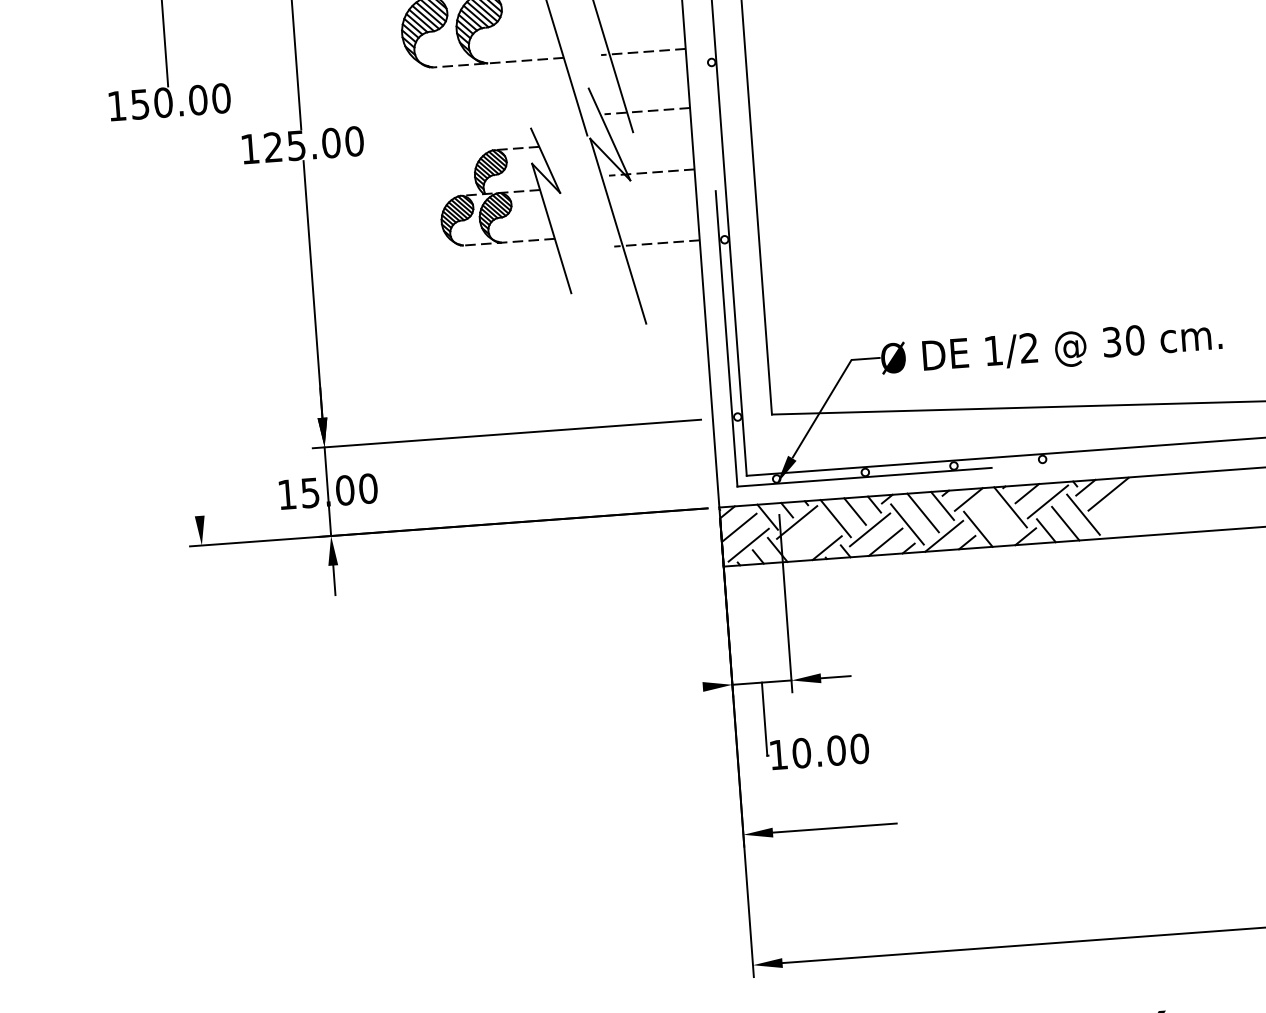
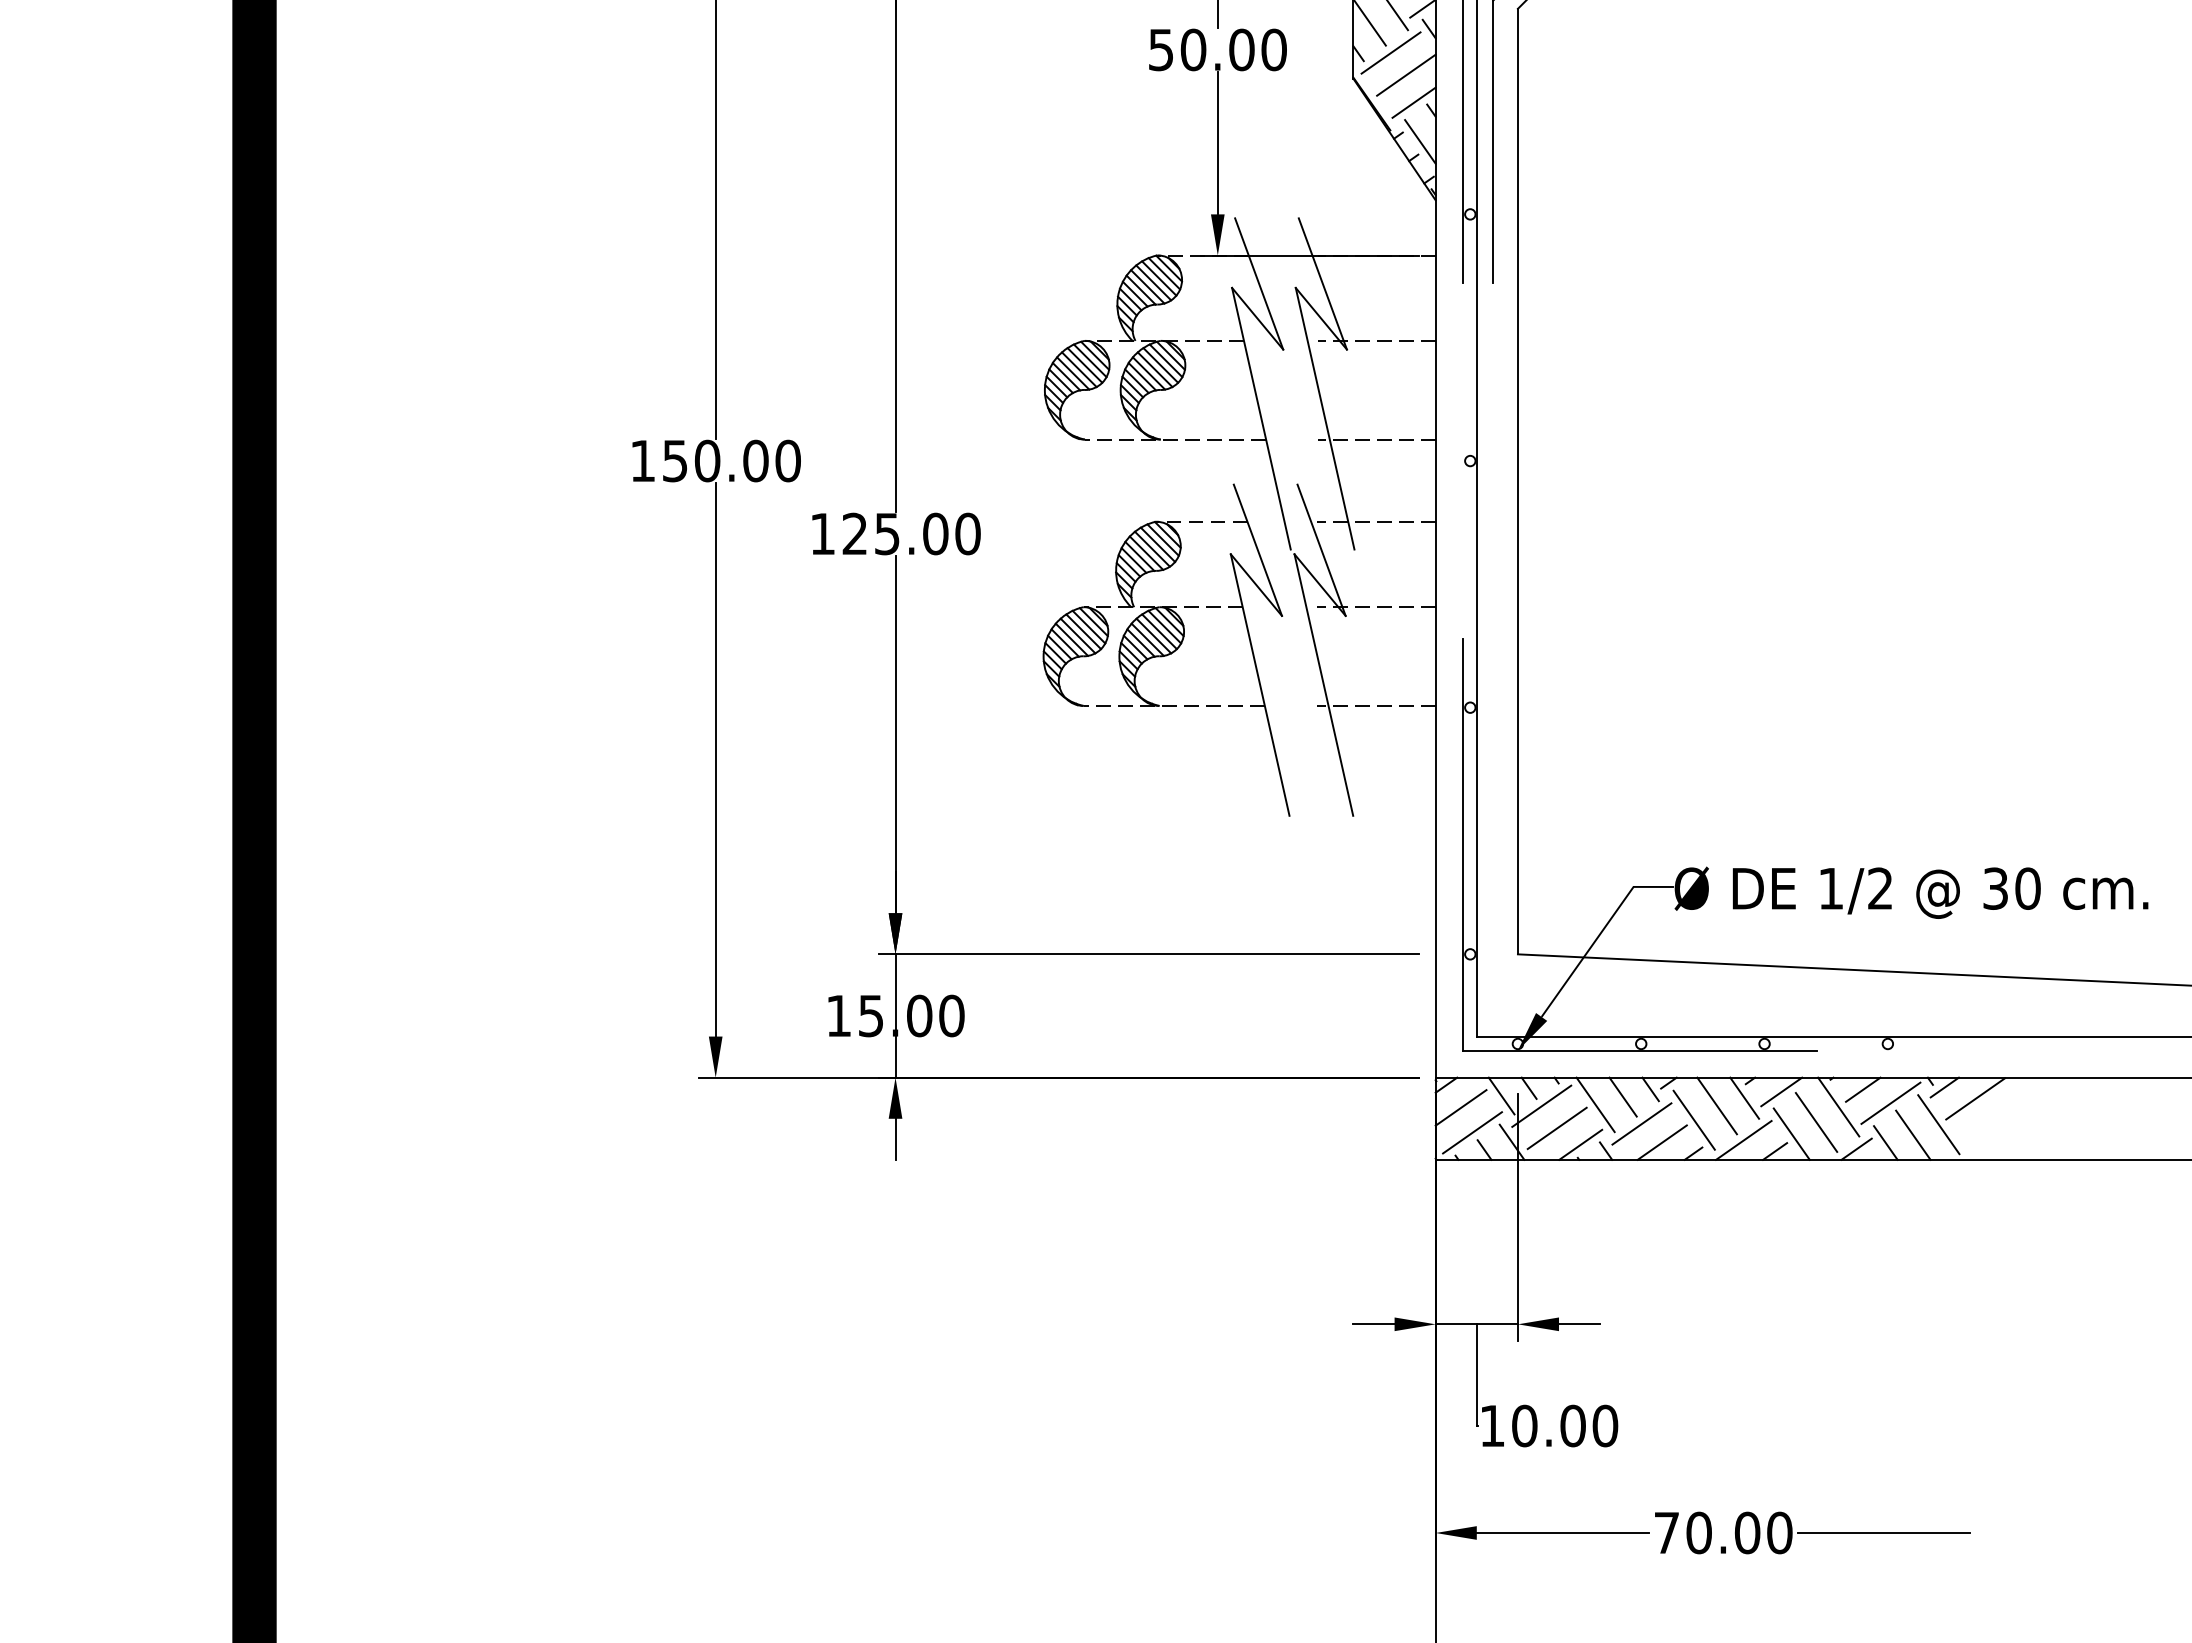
part: (503, 213) -> (1166, 649), size x1.43
line: (184, 316) -> (715, 759), added
line: (995, 519) -> (1816, 1122), added
line: (808, 537) -> (1556, 1128), added
line: (687, 688) -> (1373, 1324), added
part: (1014, 814) -> (1812, 1532), added

